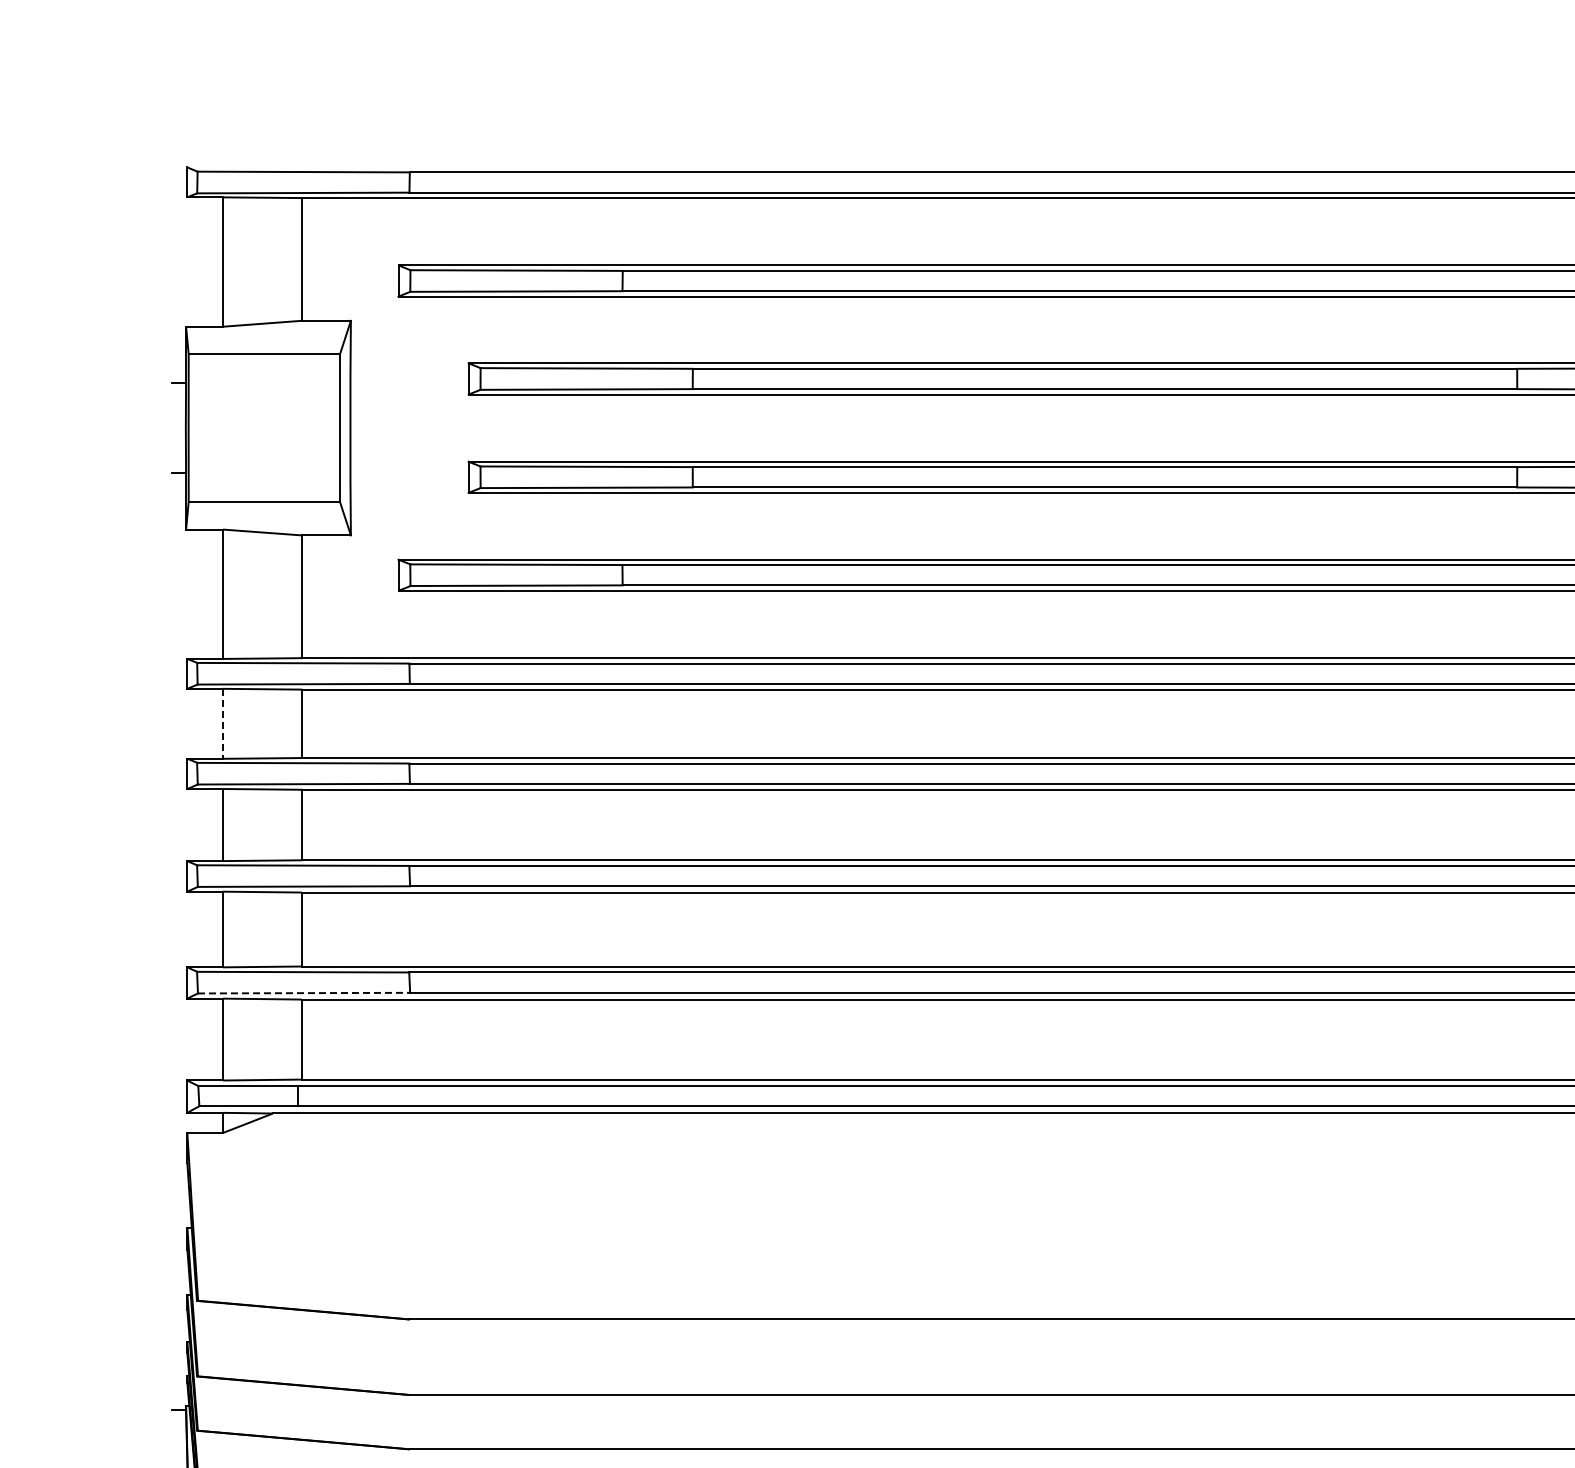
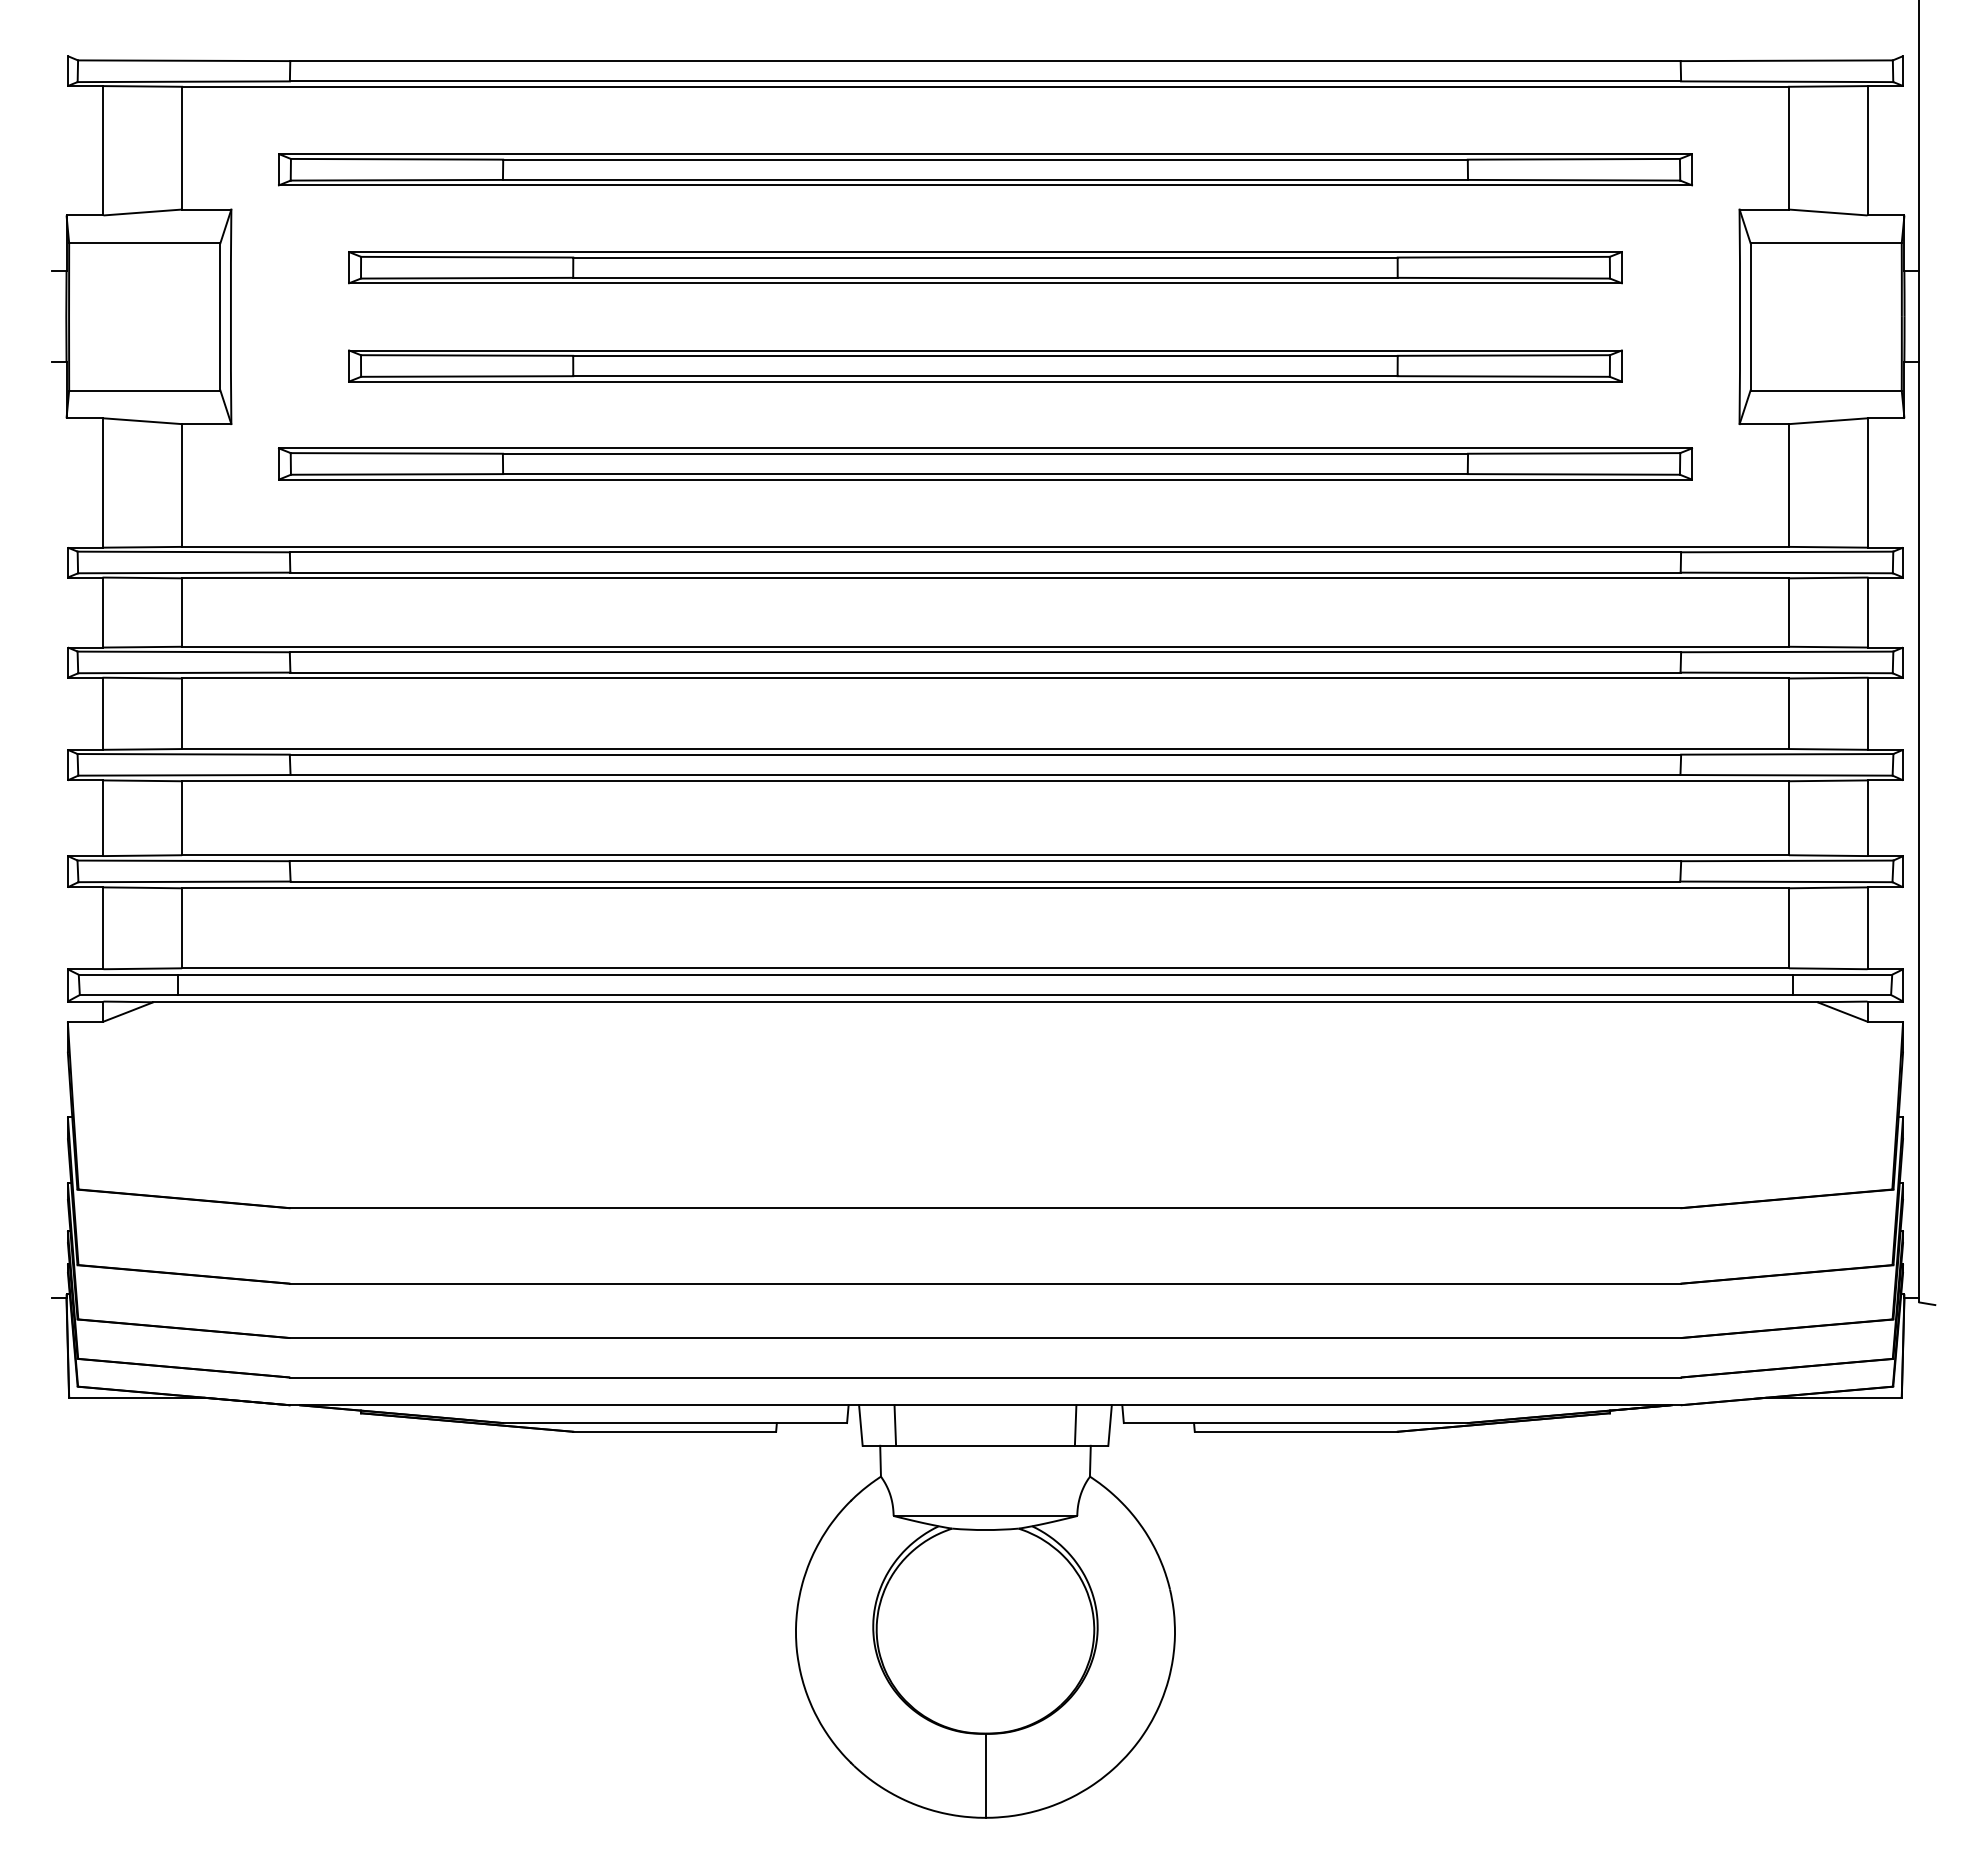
line: (223, 723) -> (103, 612), dashed -> solid
line: (305, 992) -> (185, 881), dashed -> solid

